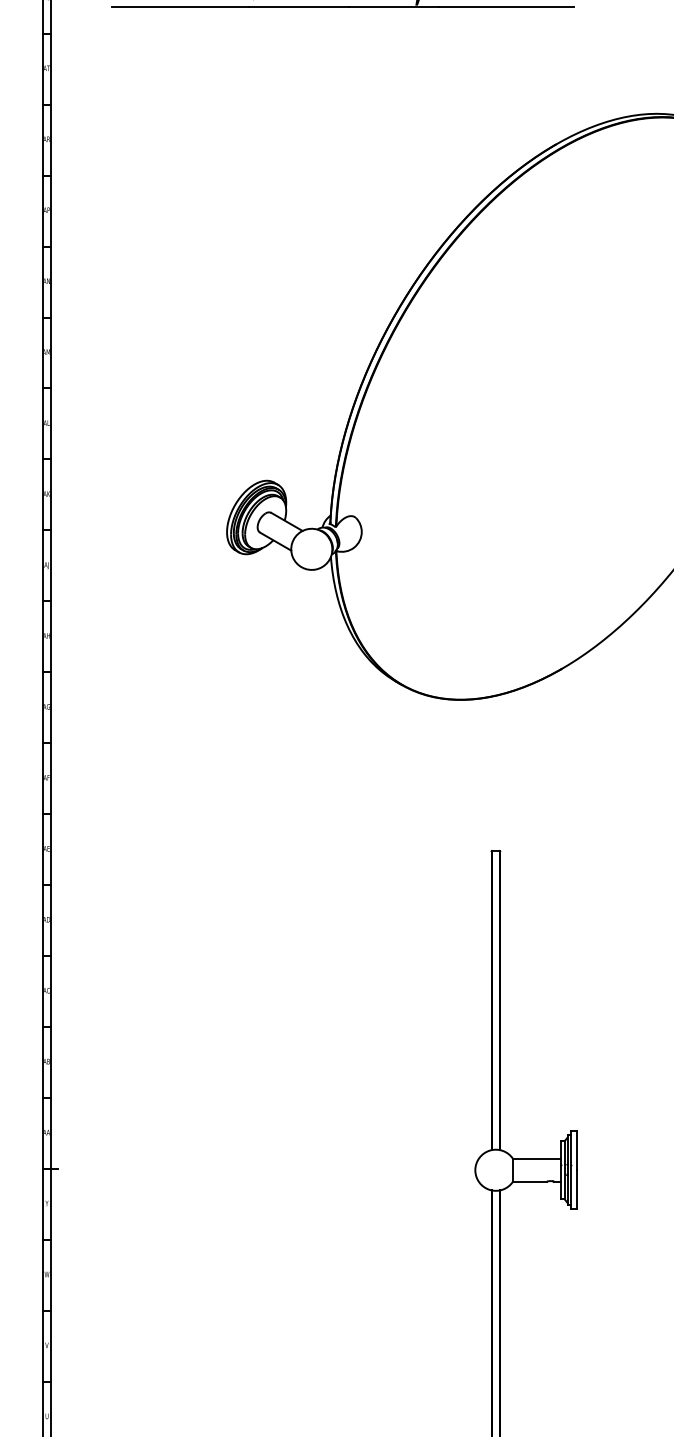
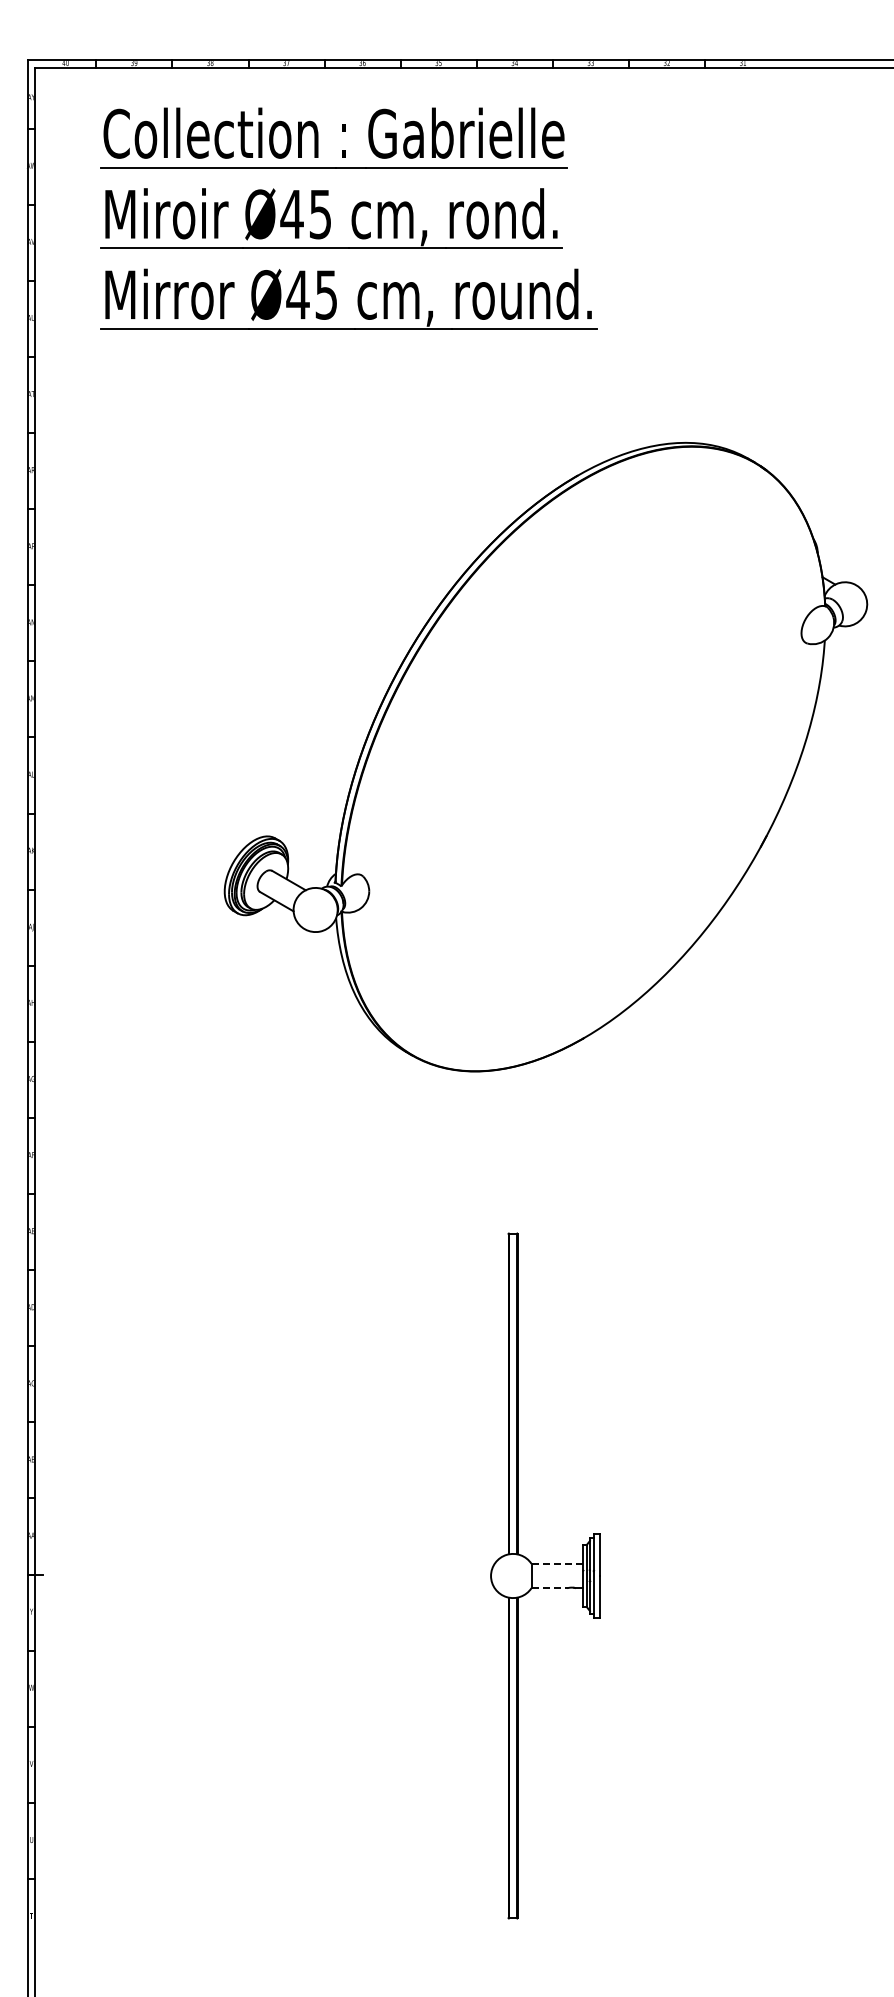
line: (537, 1158) -> (557, 1563), solid -> dashed
line: (530, 1181) -> (550, 1588), solid -> dashed

